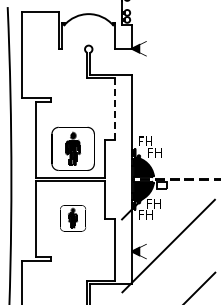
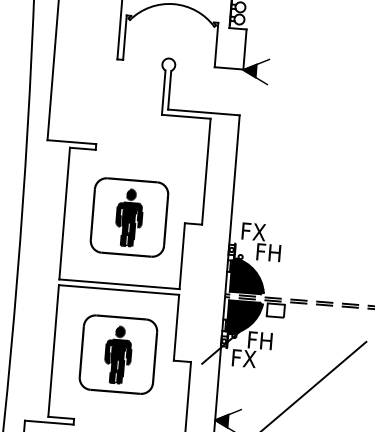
line: (115, 109) -> (206, 172), dashed -> solid
text: (145, 141) -> (254, 232), FH -> FX
part: (72, 148) -> (128, 216), moved
text: (145, 214) -> (243, 358), FH -> FX
part: (72, 218) -> (117, 354), size x1.67

